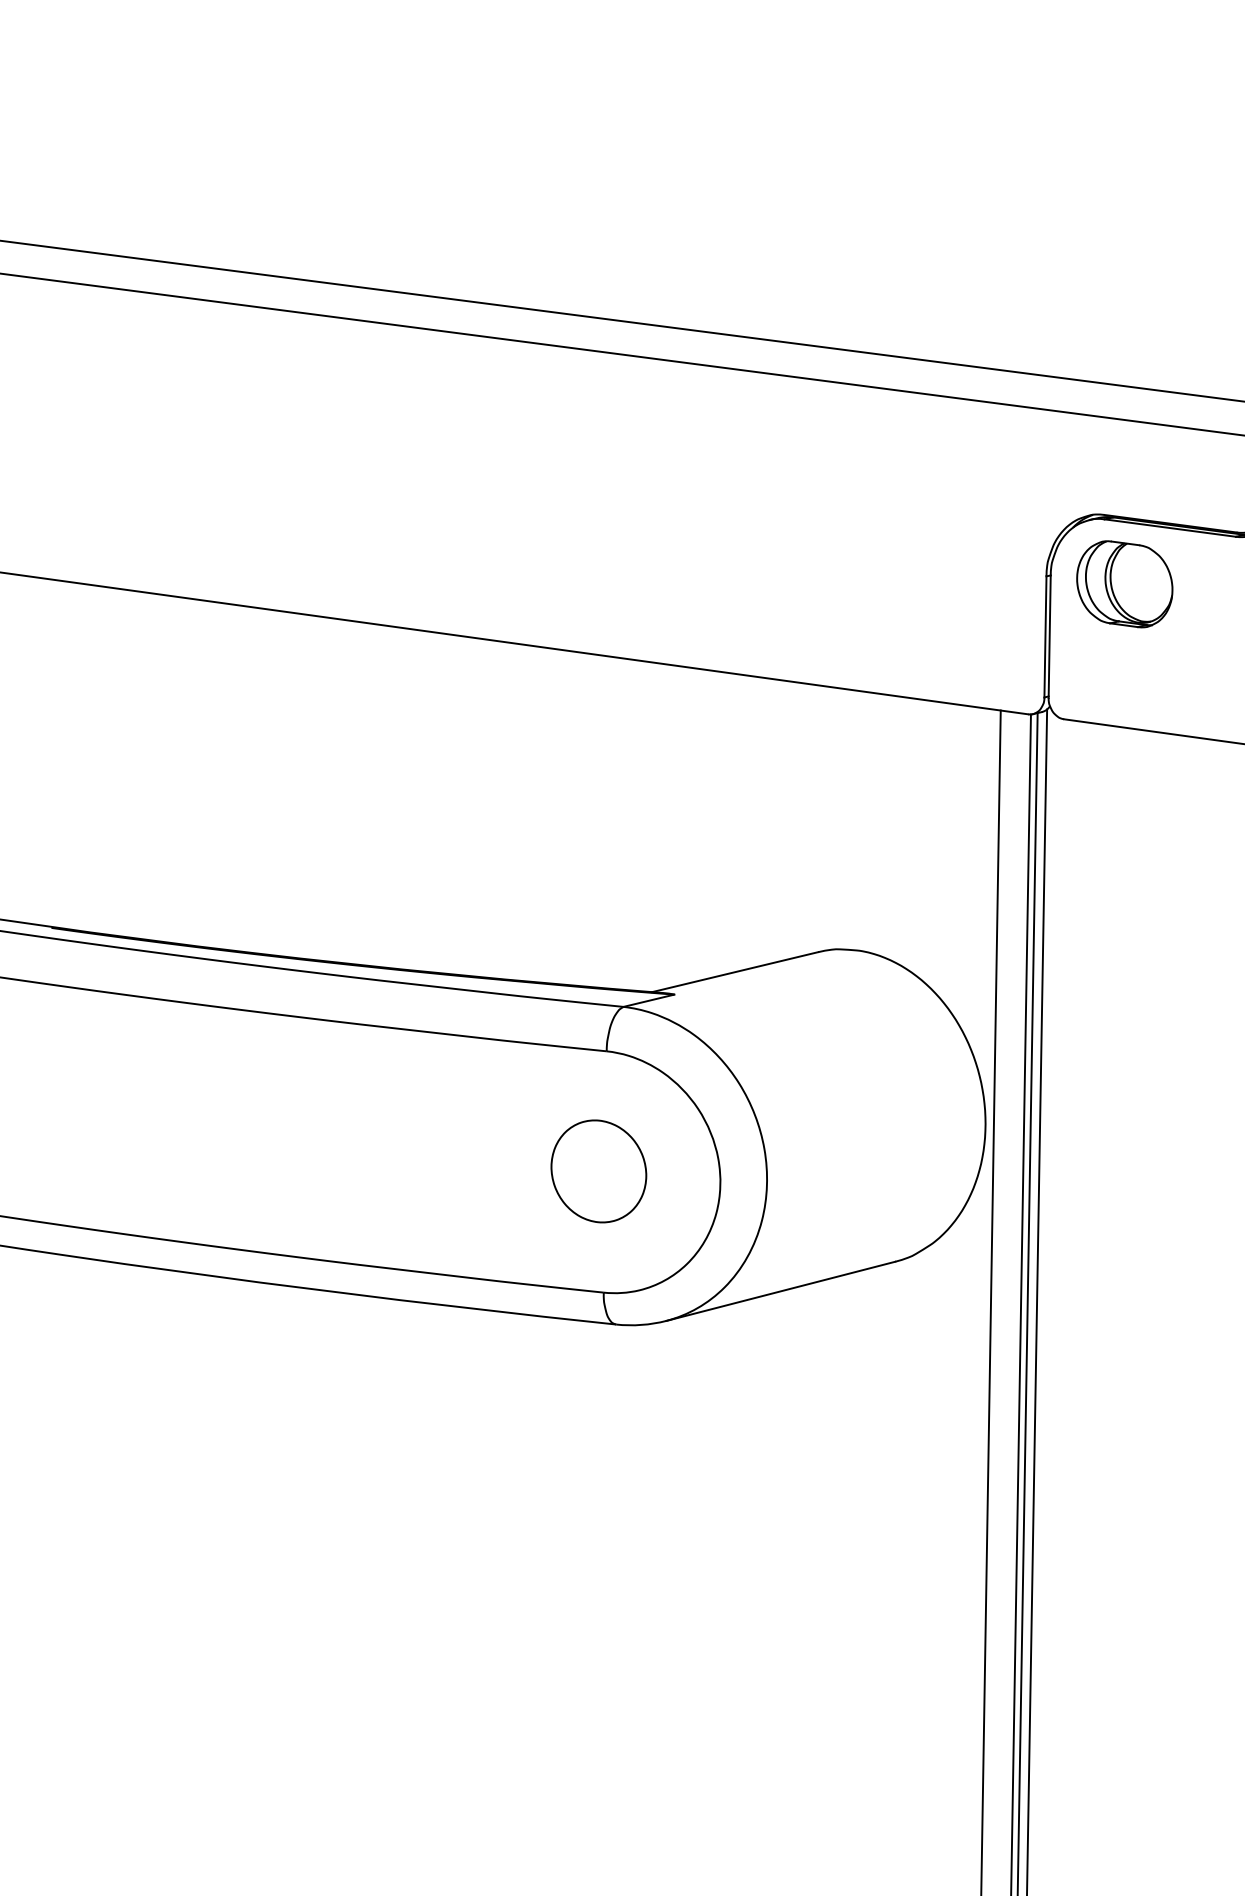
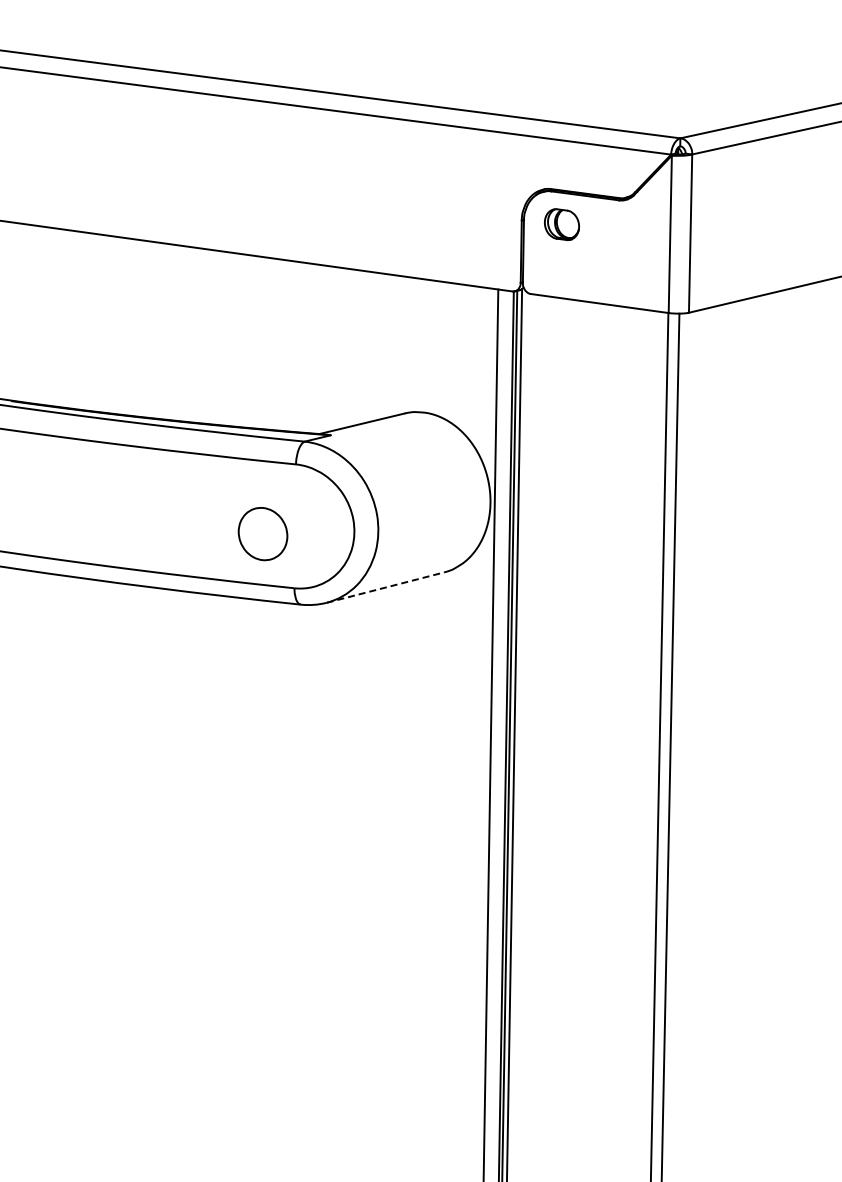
part: (1123, 583) -> (561, 224), size x0.7
part: (597, 1172) -> (262, 534), moved
line: (780, 1291) -> (385, 587), solid -> dashed

